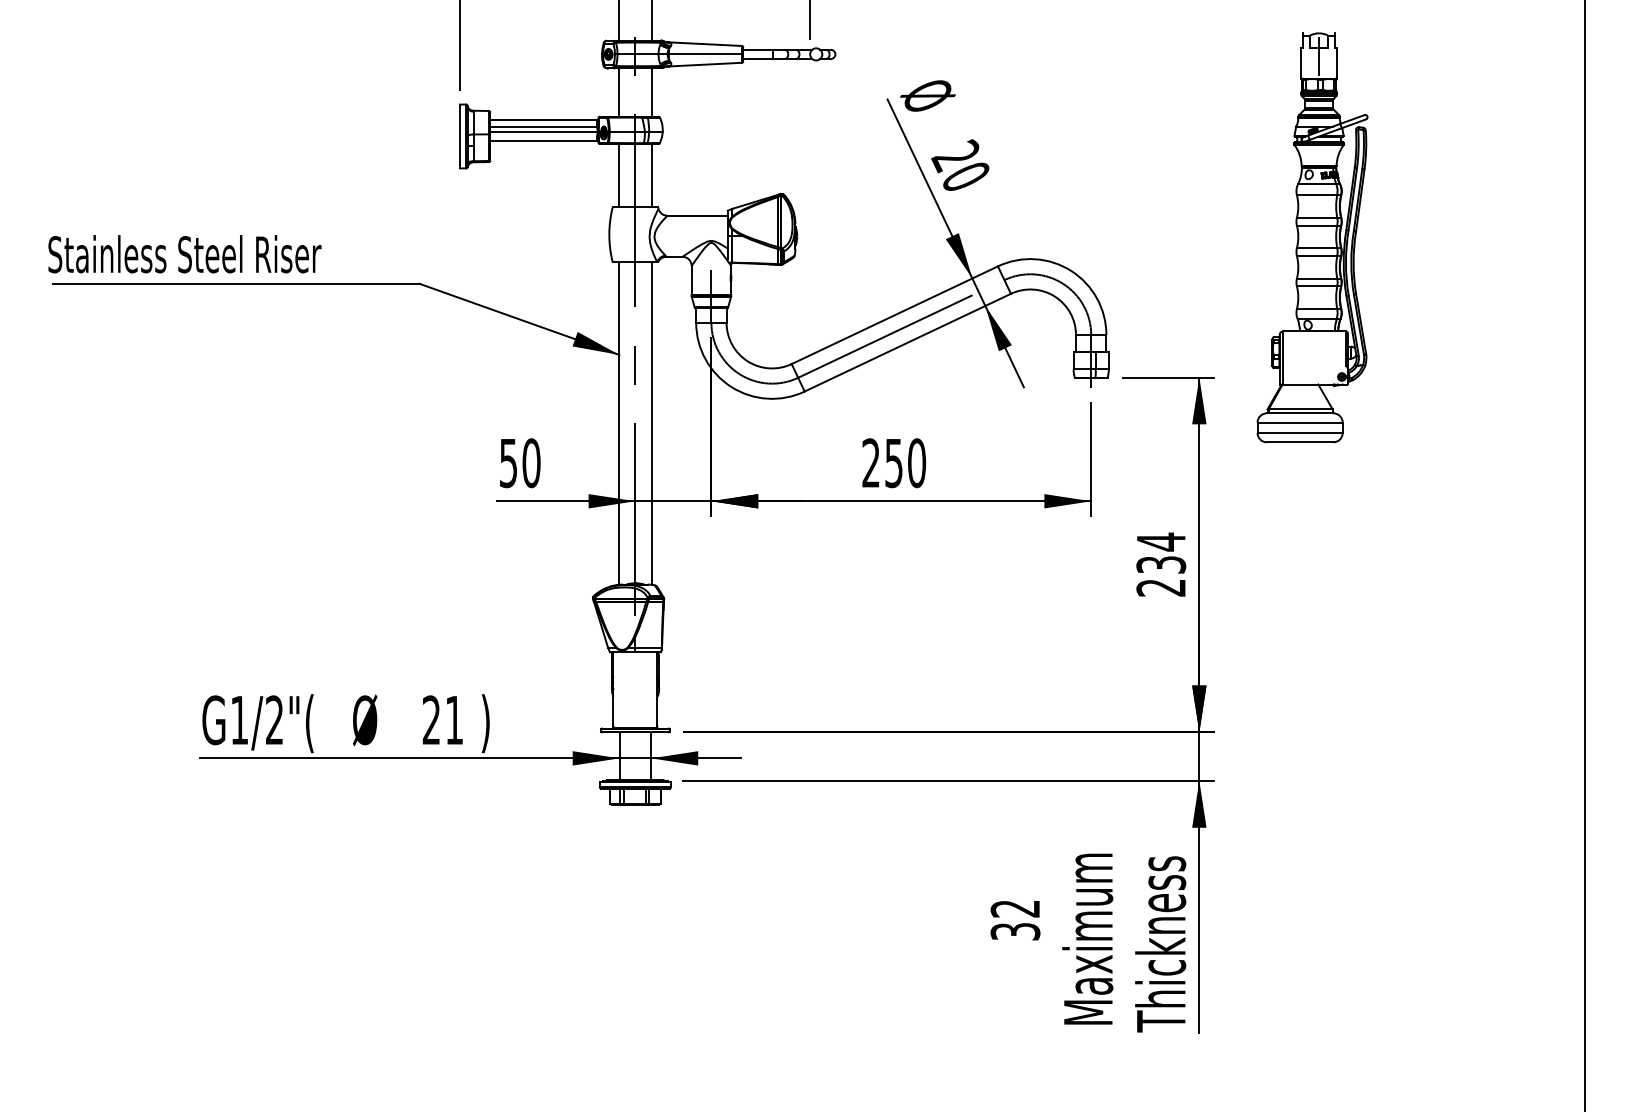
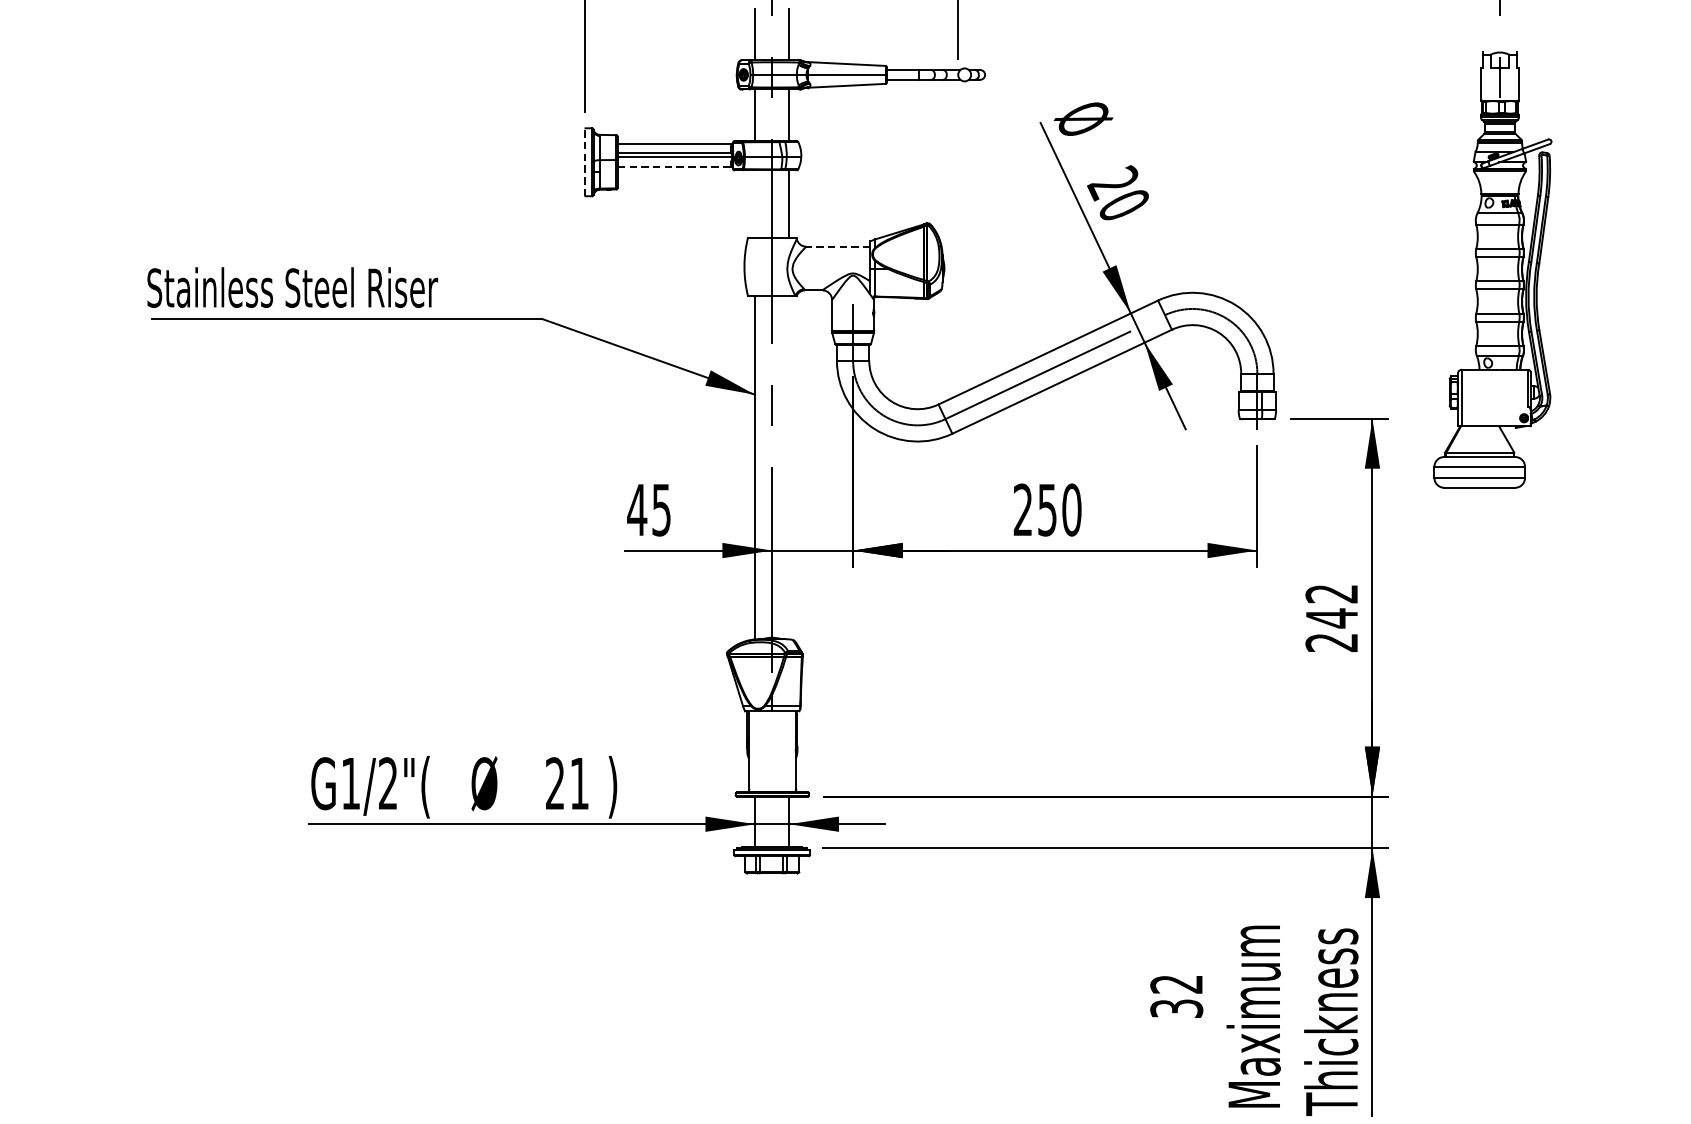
line: (459, 136) -> (584, 162), solid -> dashed
line: (544, 141) -> (675, 167), solid -> dashed
line: (619, 175) -> (755, 203), removed
line: (697, 215) -> (838, 246), solid -> dashed
line: (651, 423) -> (789, 467), removed
text: (519, 463) -> (648, 510), 50 -> 45
text: (1161, 553) -> (1332, 606), 234 -> 242

